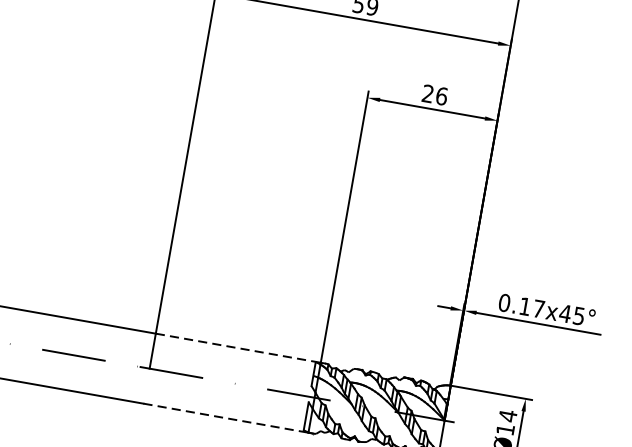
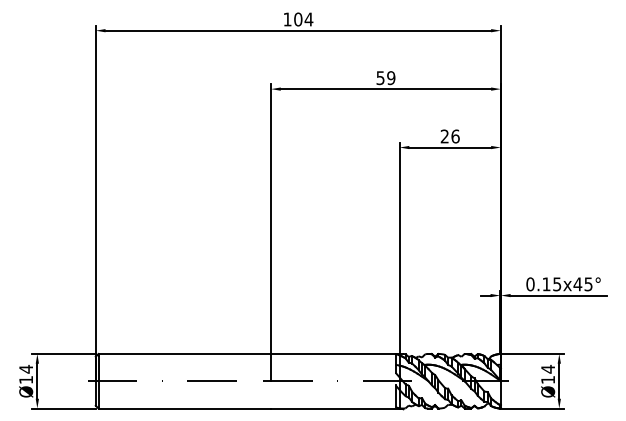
text: (539, 309) -> (557, 284), 0.17x45° -> 0.15x45°
line: (238, 347) -> (335, 353), dashed -> solid
line: (226, 418) -> (335, 408), dashed -> solid

